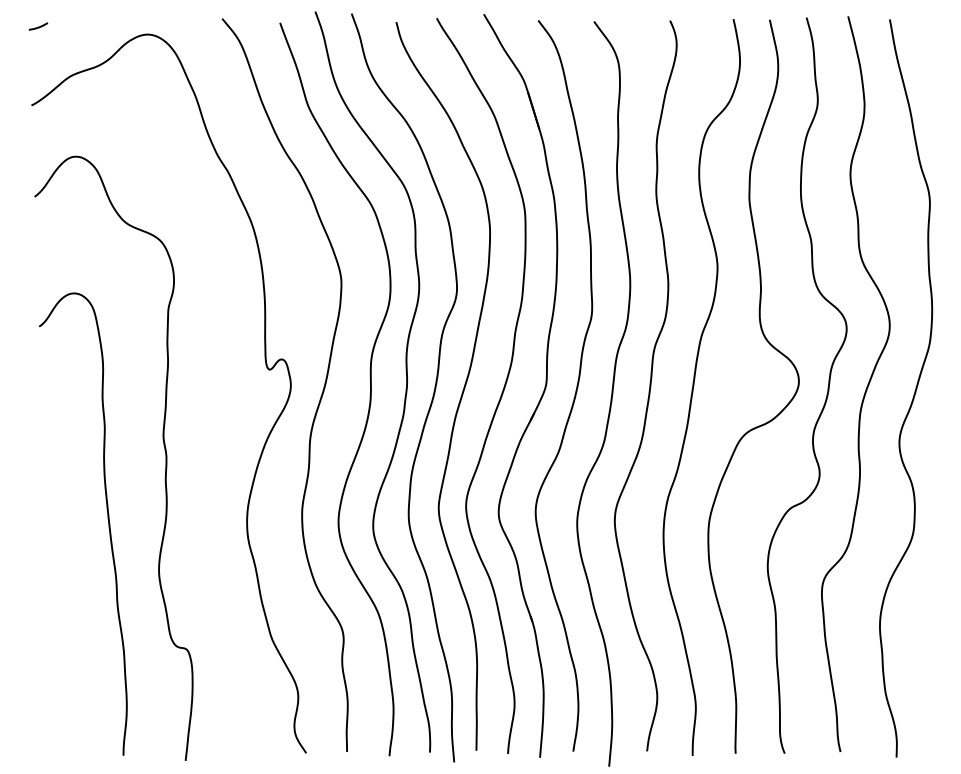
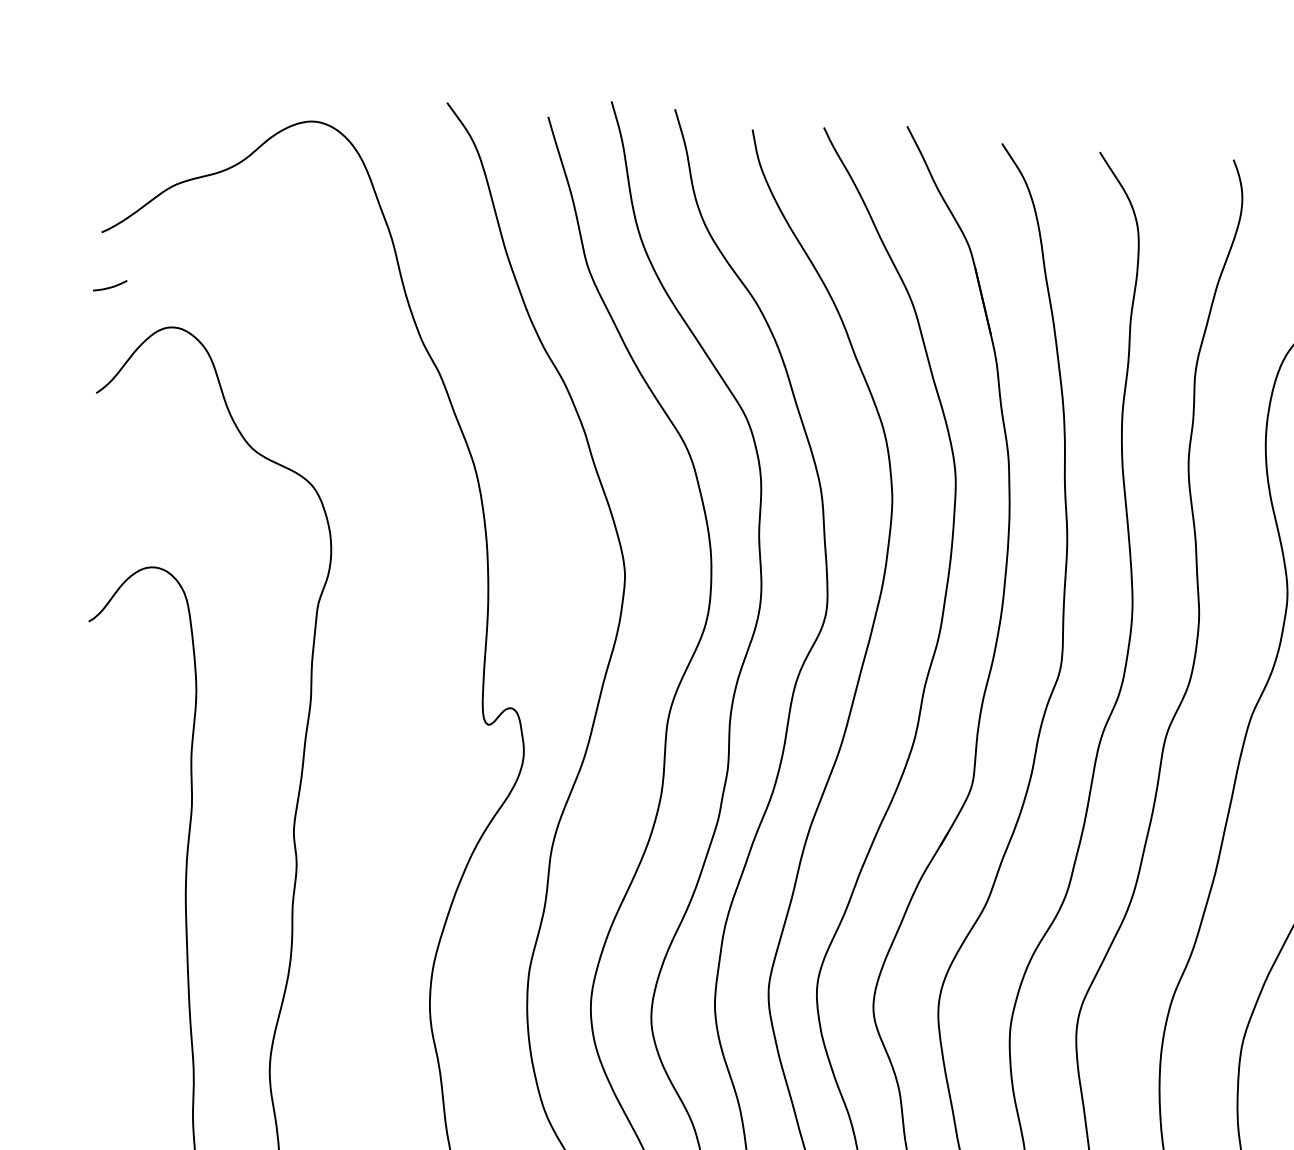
curve: (38, 26) -> (110, 285), moved

